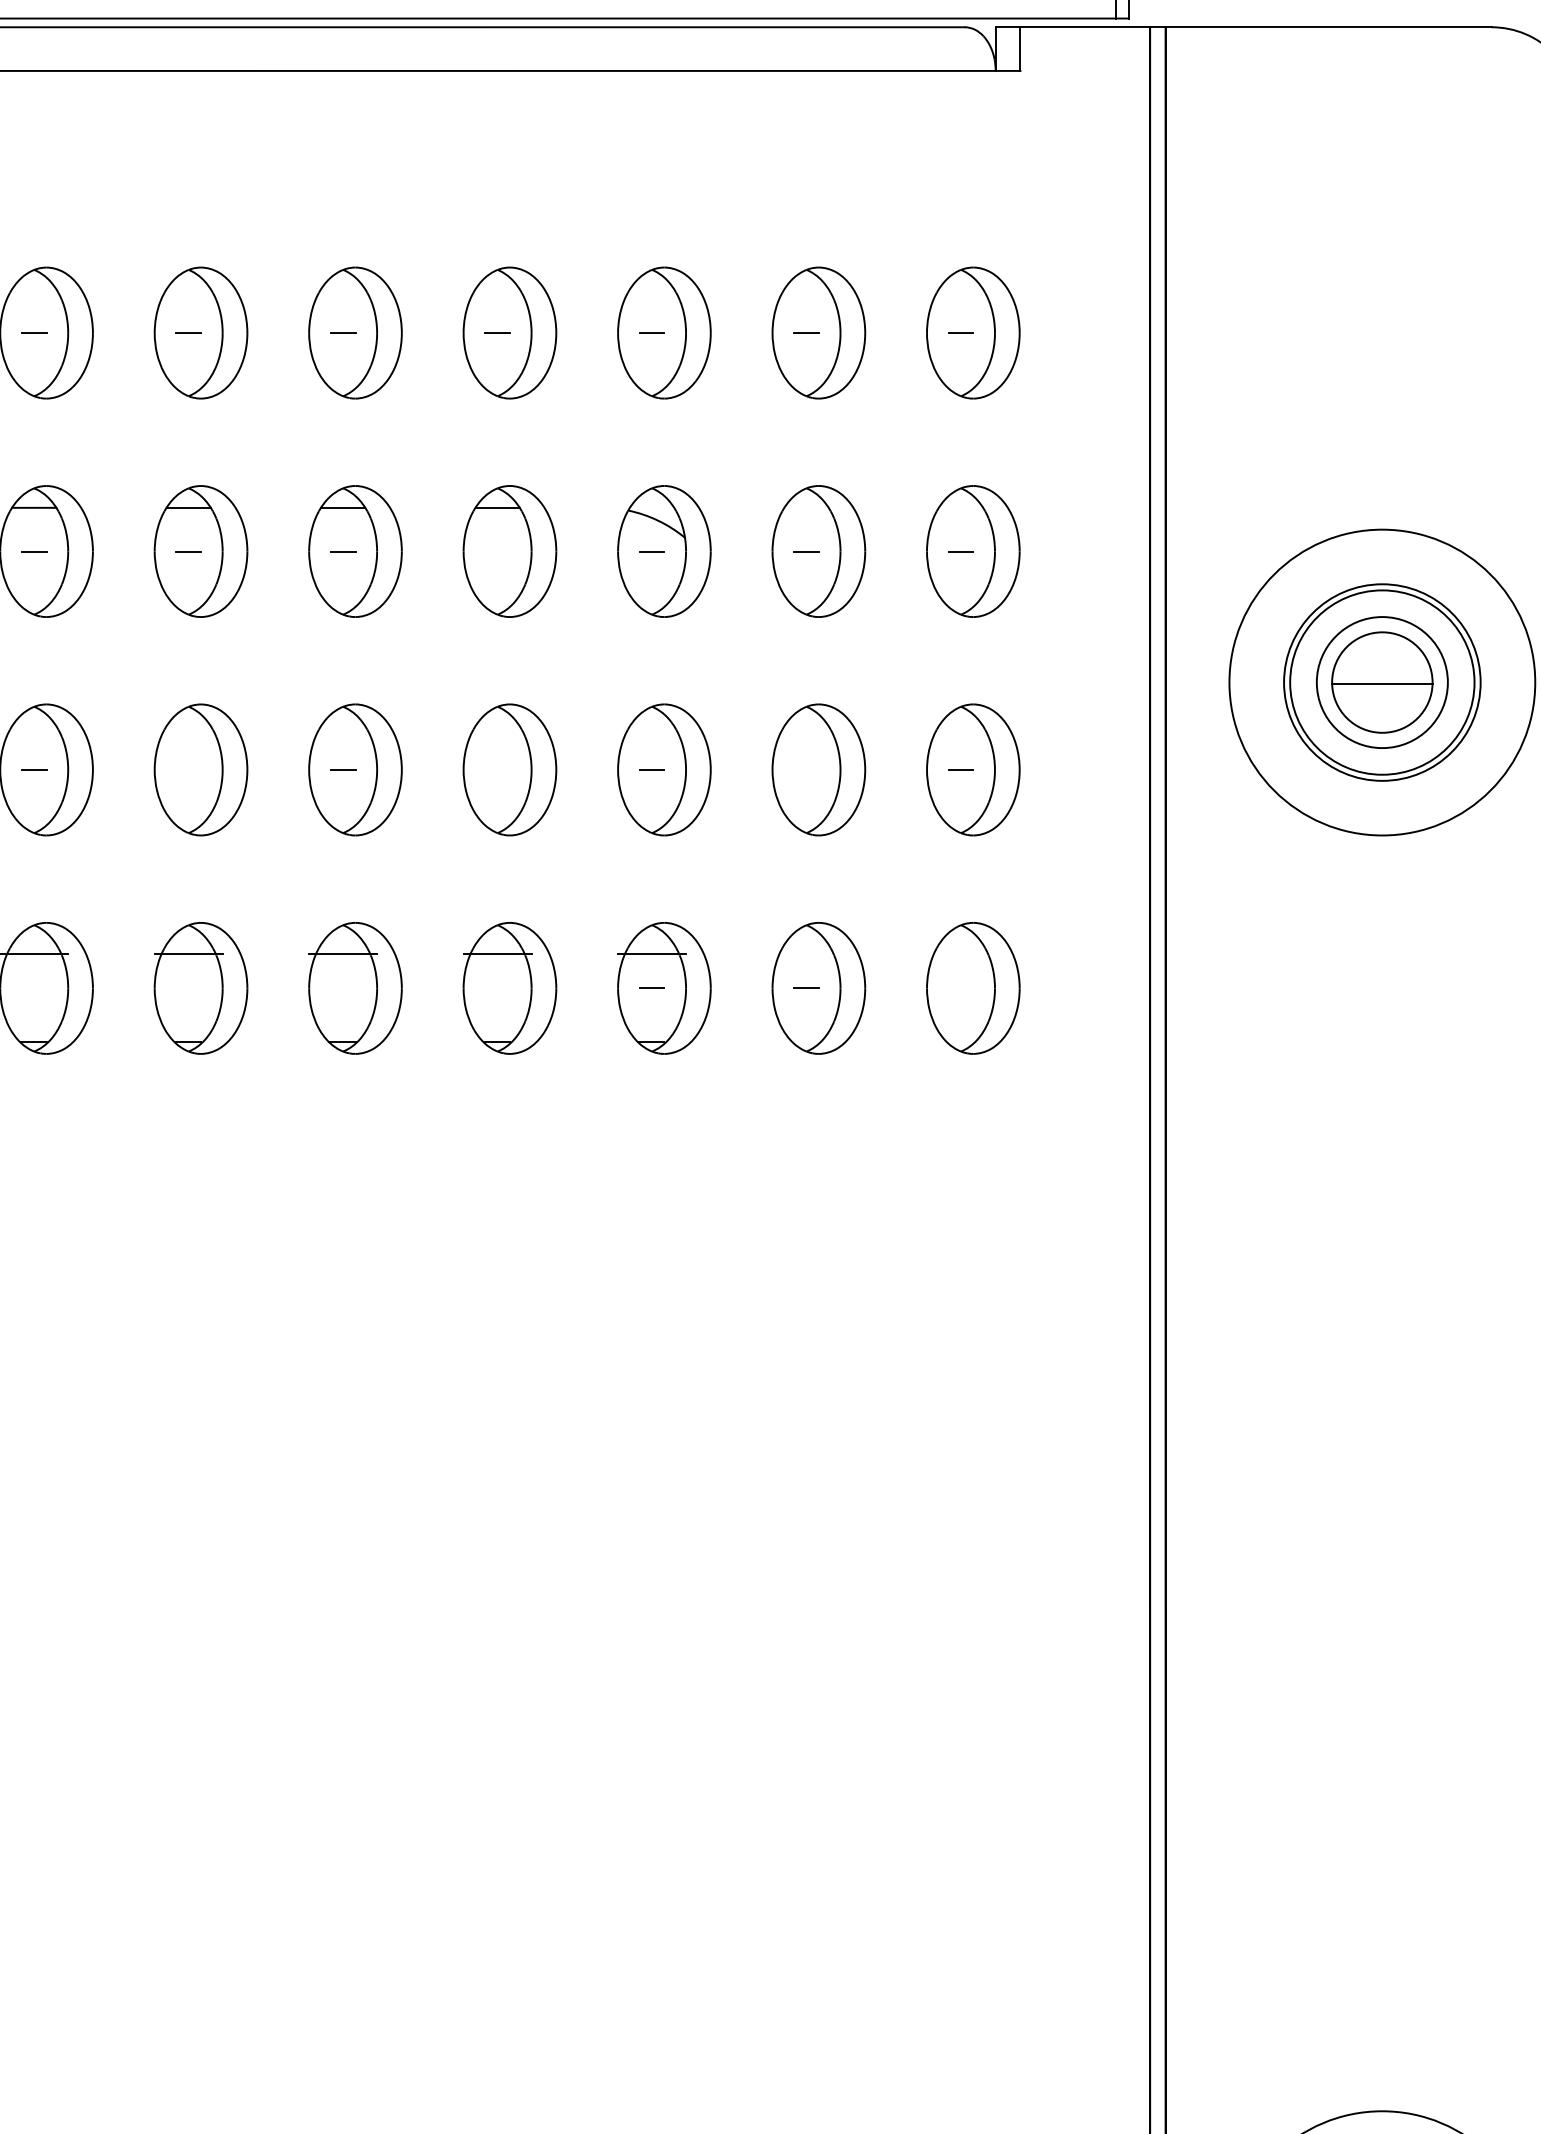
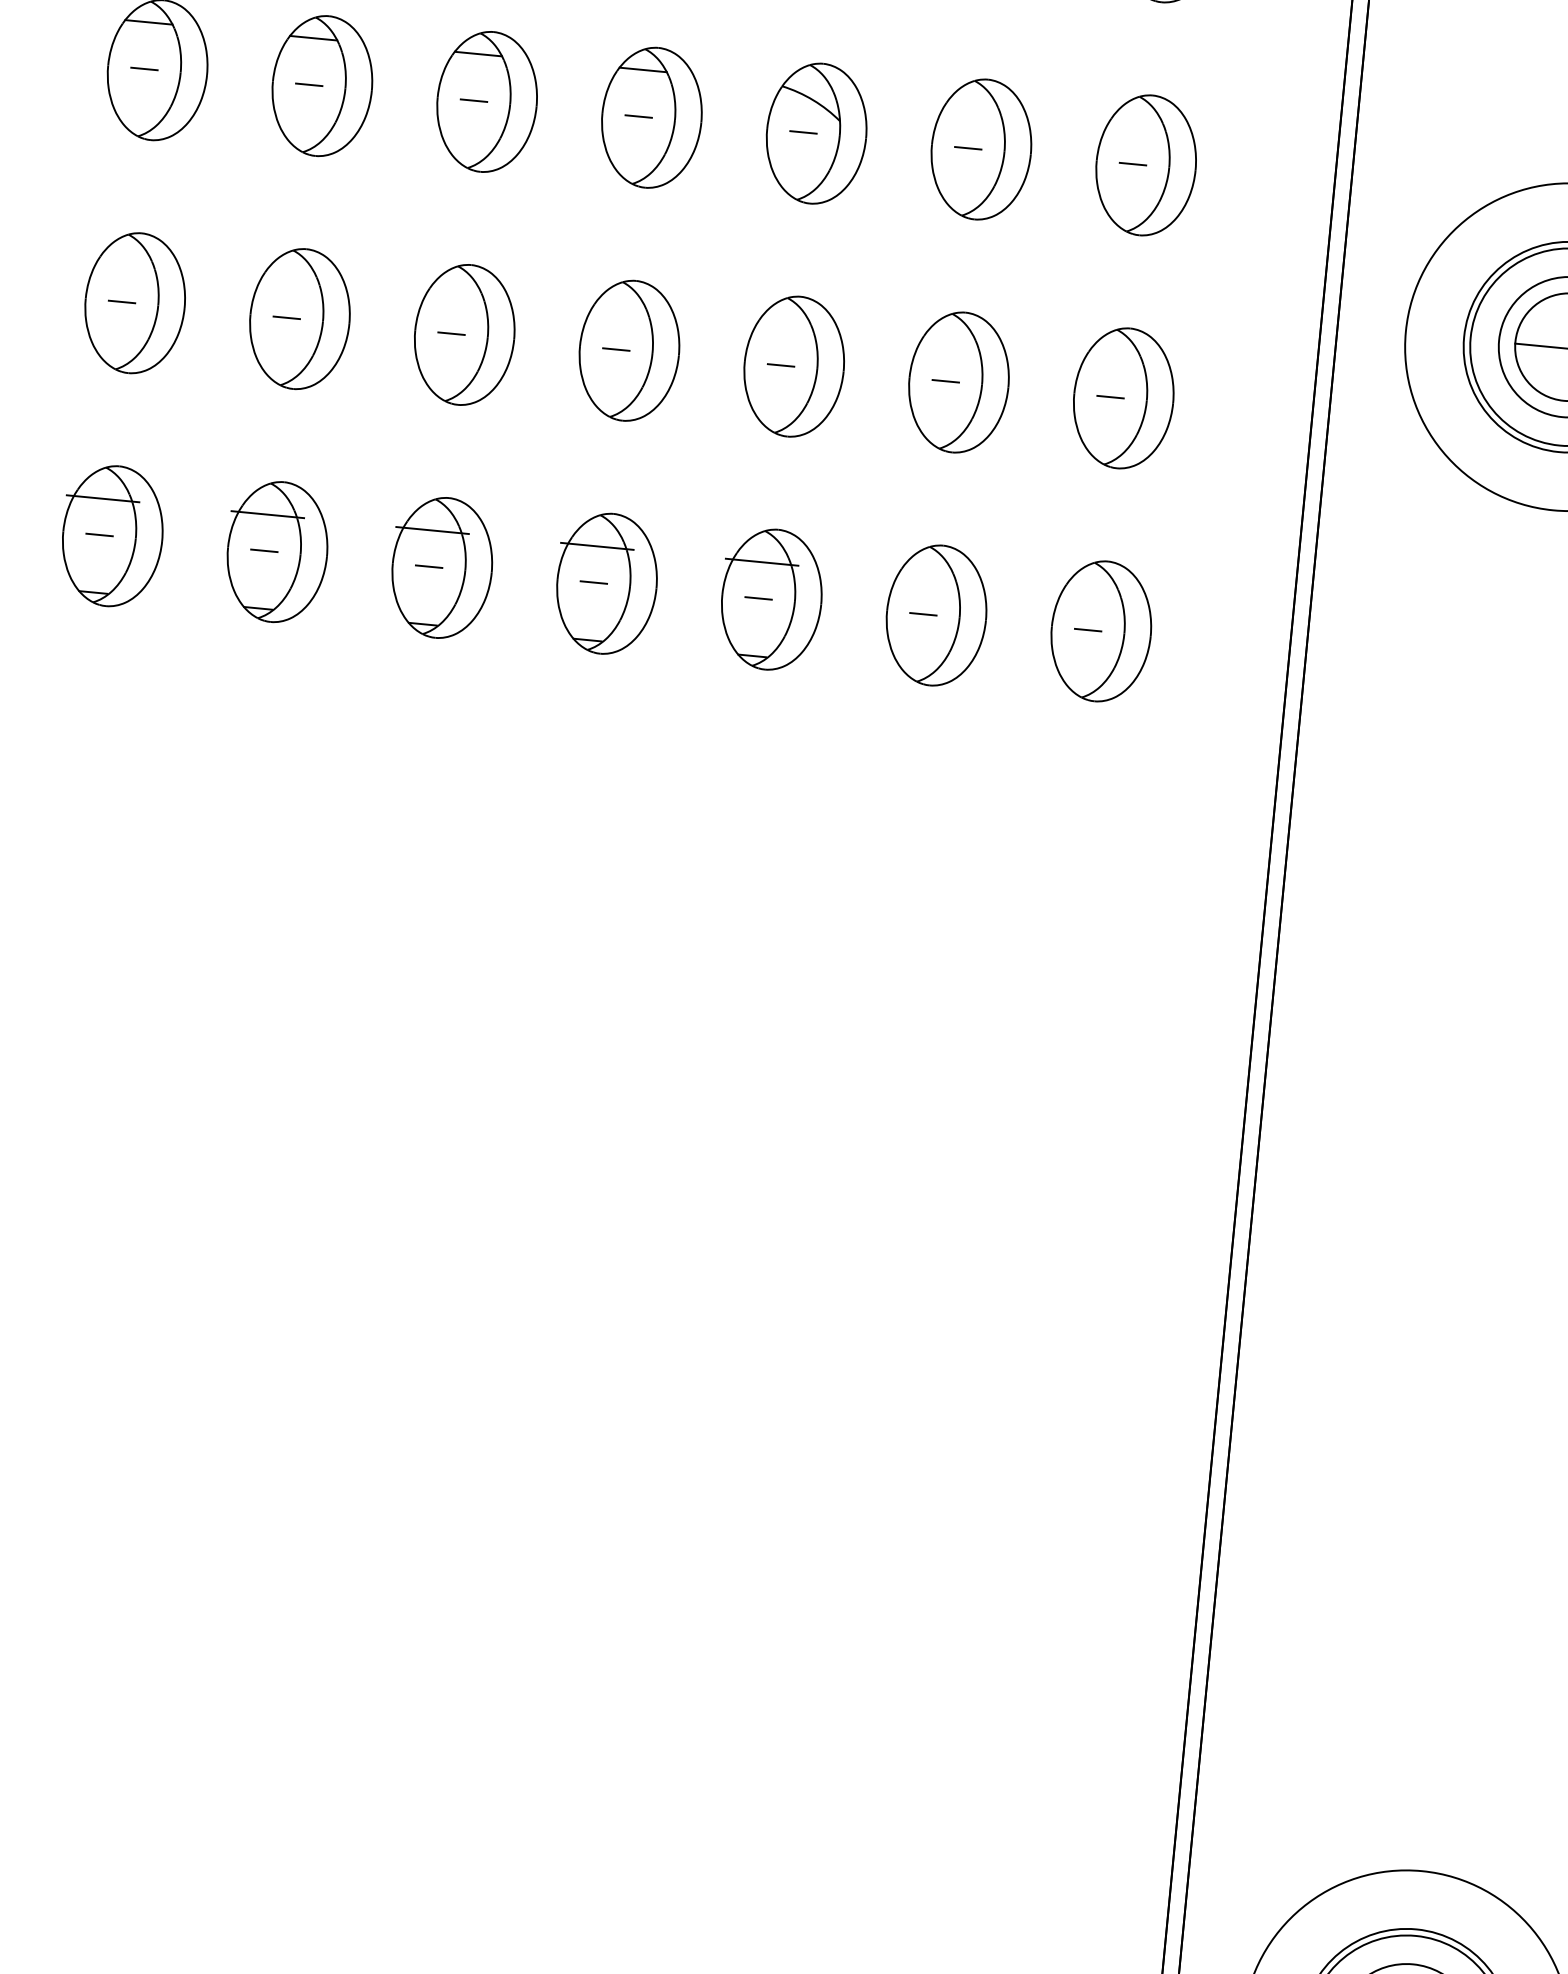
line: (497, 551) -> (638, 116), added
line: (188, 769) -> (286, 317), added
line: (497, 769) -> (616, 349), added
line: (806, 769) -> (945, 380), added
line: (33, 988) -> (98, 535), added
line: (188, 988) -> (264, 550), added
line: (342, 988) -> (428, 566), added
line: (497, 988) -> (593, 582), added
line: (960, 988) -> (1087, 630), added

